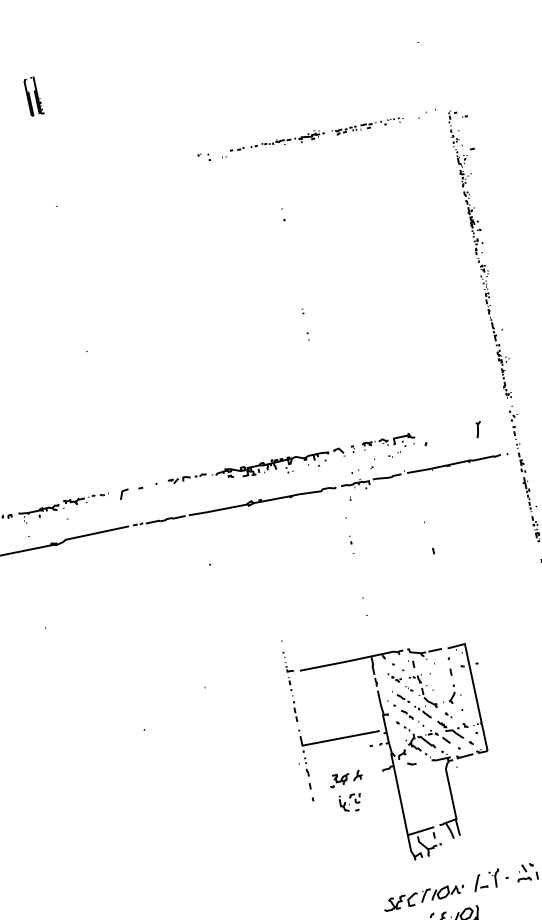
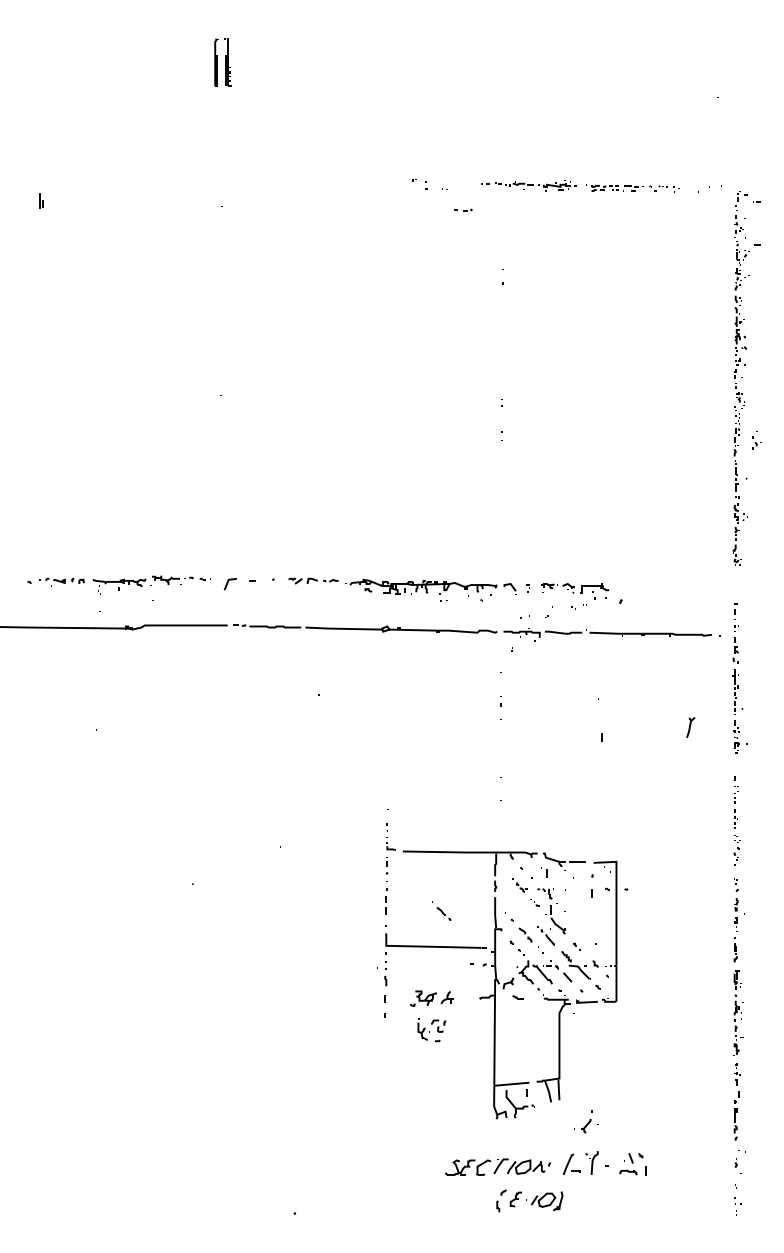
part: (237, 149) -> (463, 209), moved
part: (513, 413) -> (756, 440), moved
part: (478, 429) -> (690, 727), moved
part: (451, 694) -> (586, 1121), moved
part: (400, 696) -> (441, 910), moved

